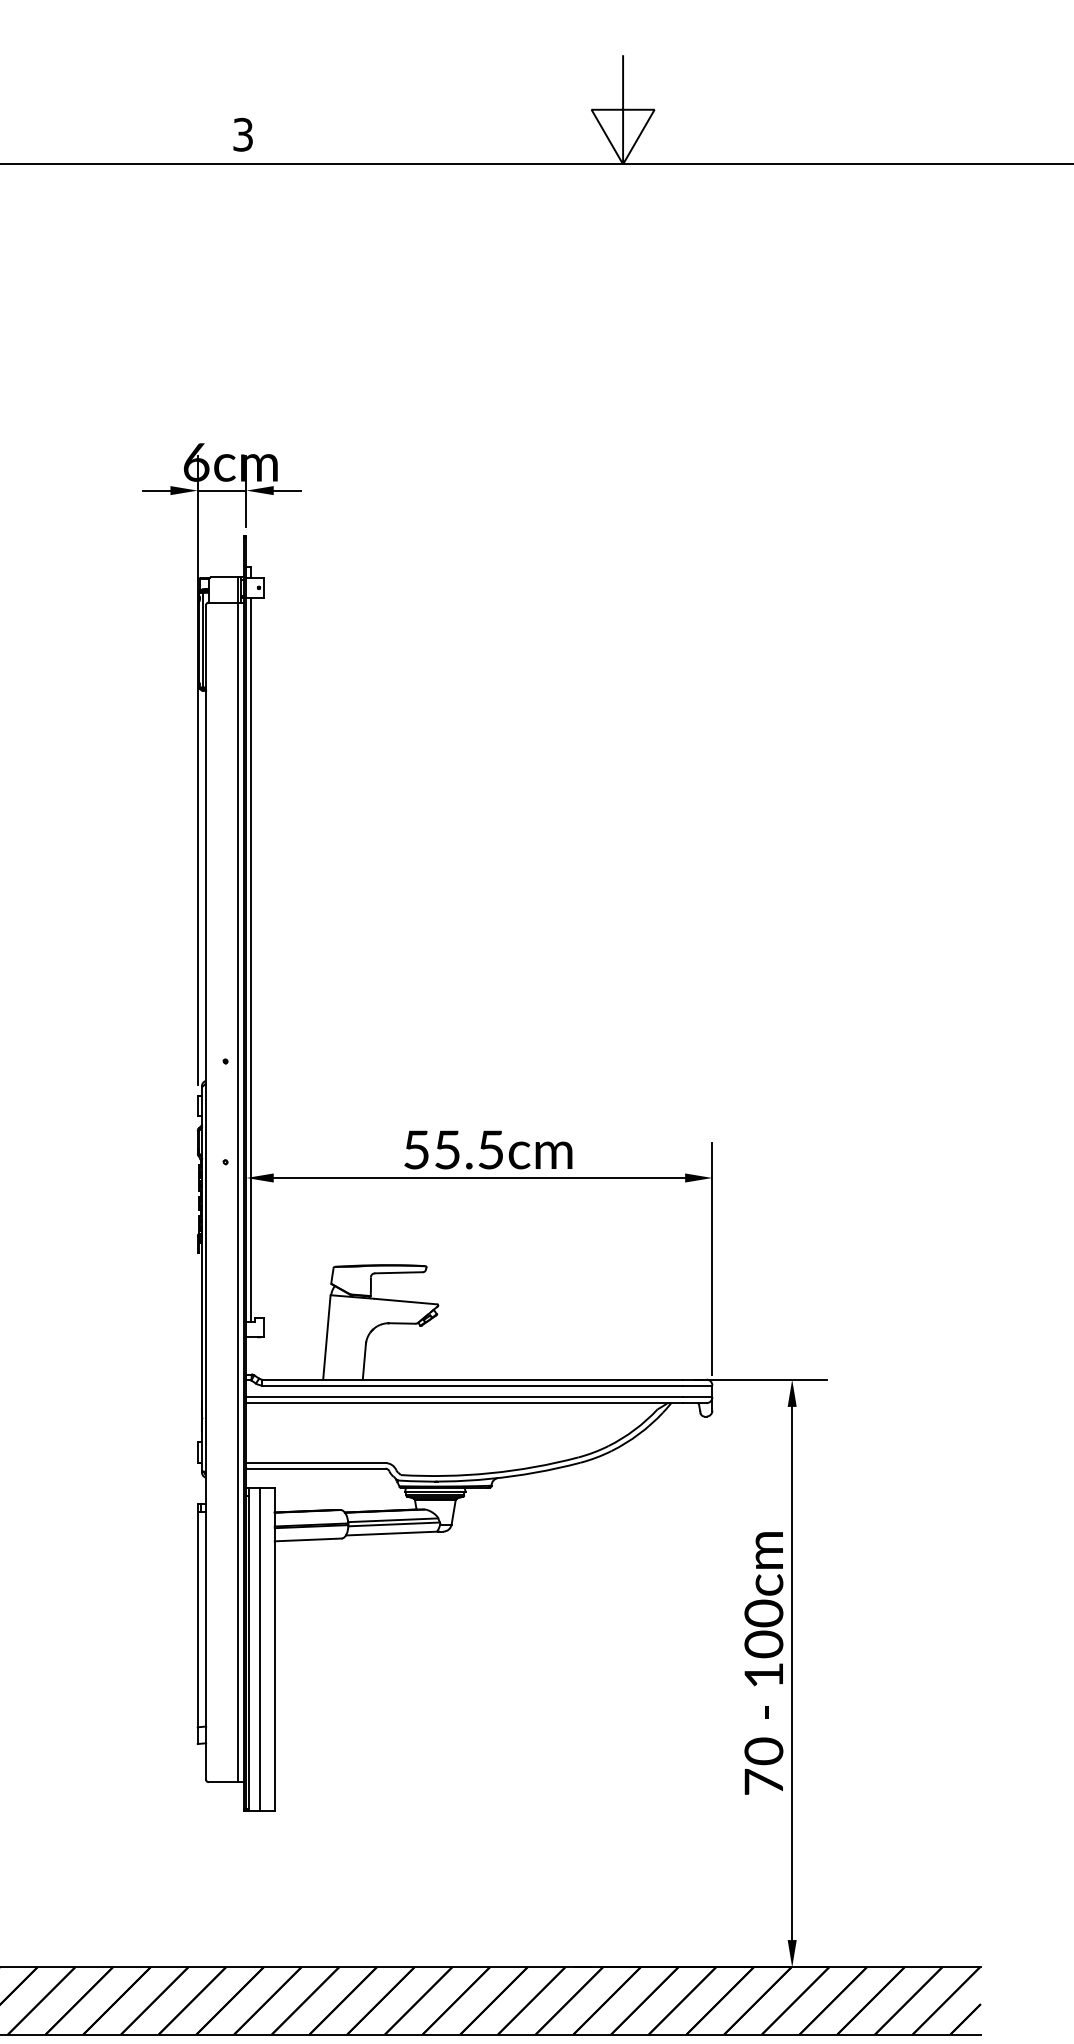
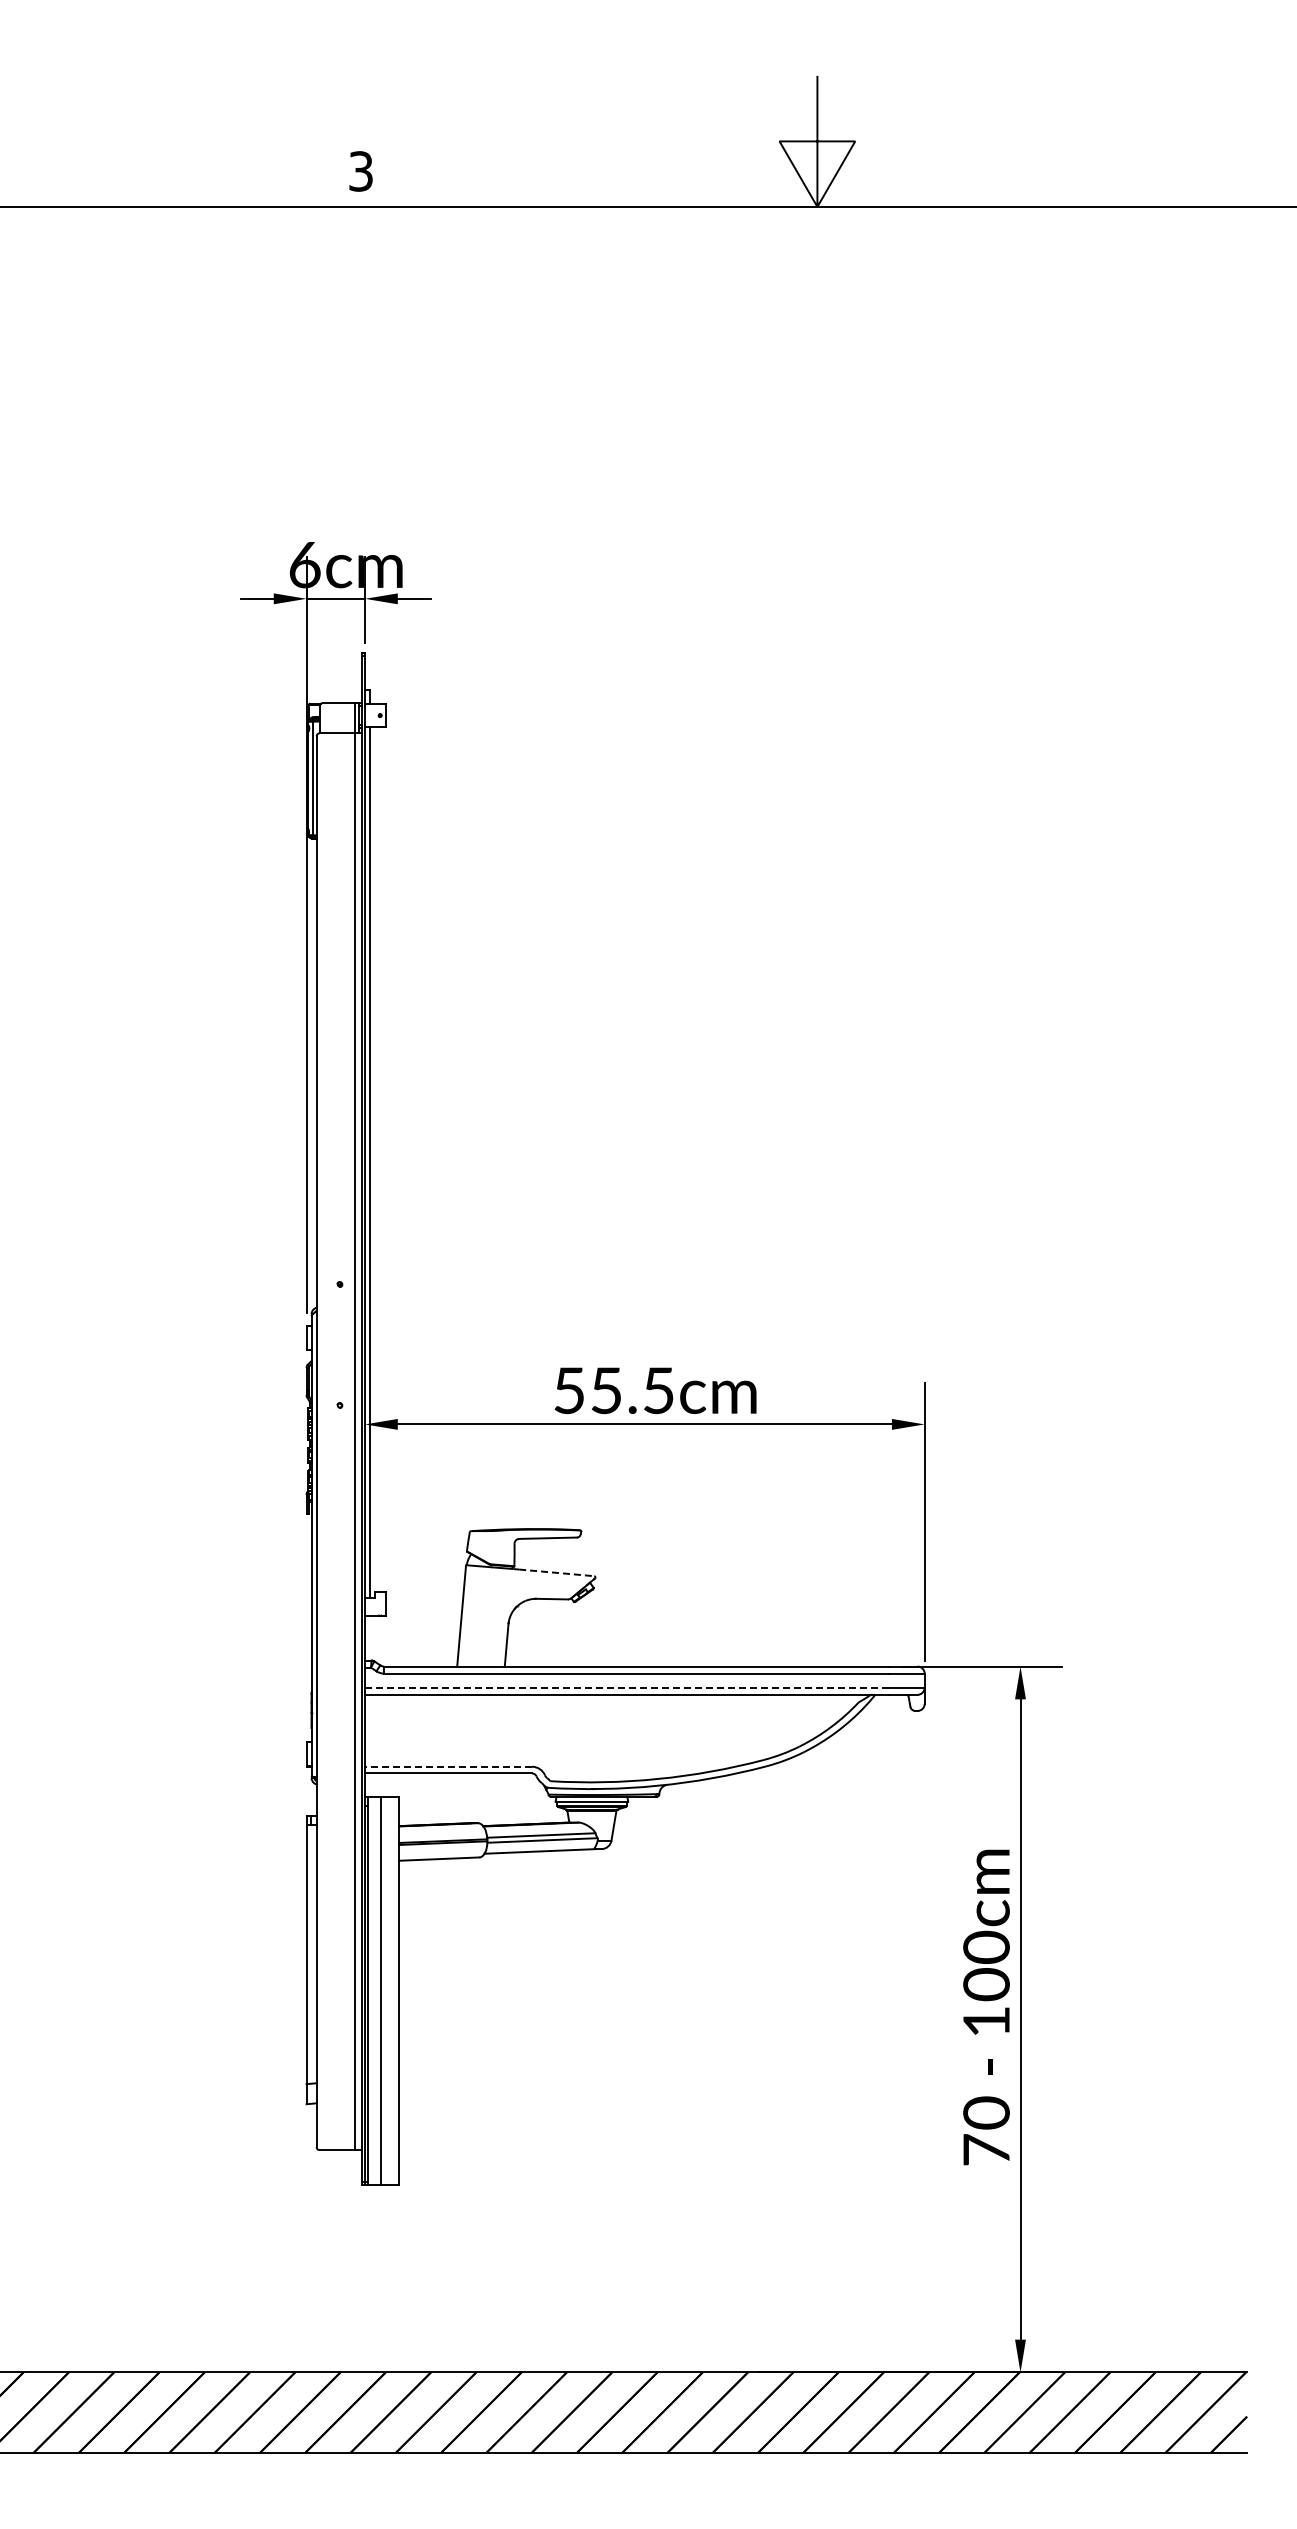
line: (405, 1301) -> (556, 1572), solid -> dashed
line: (464, 1397) -> (626, 1687), solid -> dashed
line: (315, 1462) -> (448, 1766), solid -> dashed

